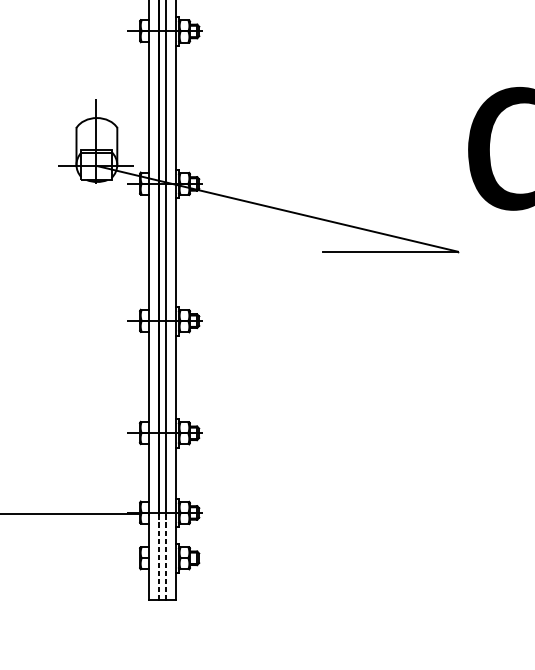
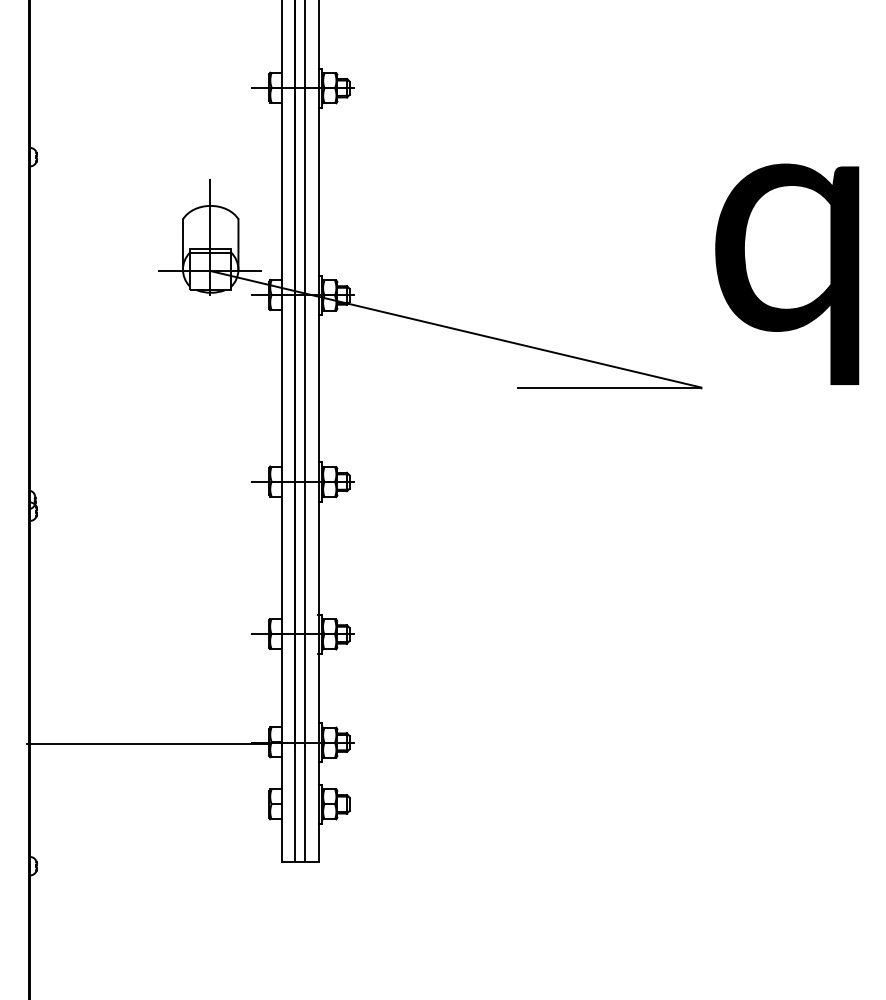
line: (159, 557) -> (295, 803), dashed -> solid
line: (165, 557) -> (304, 803), dashed -> solid

